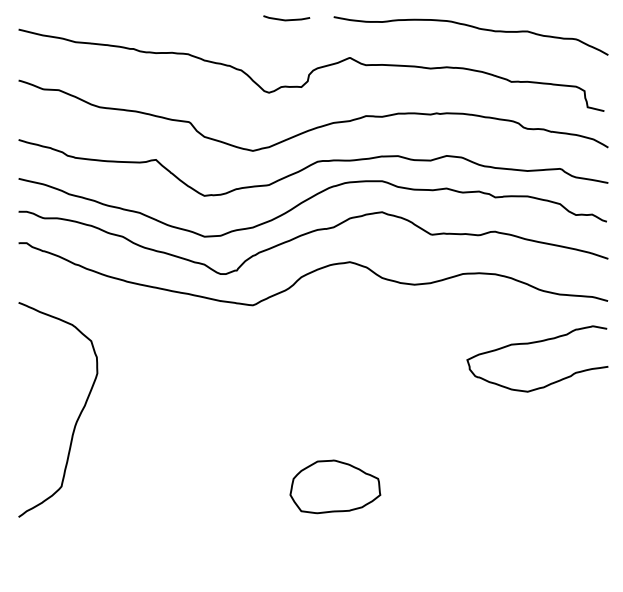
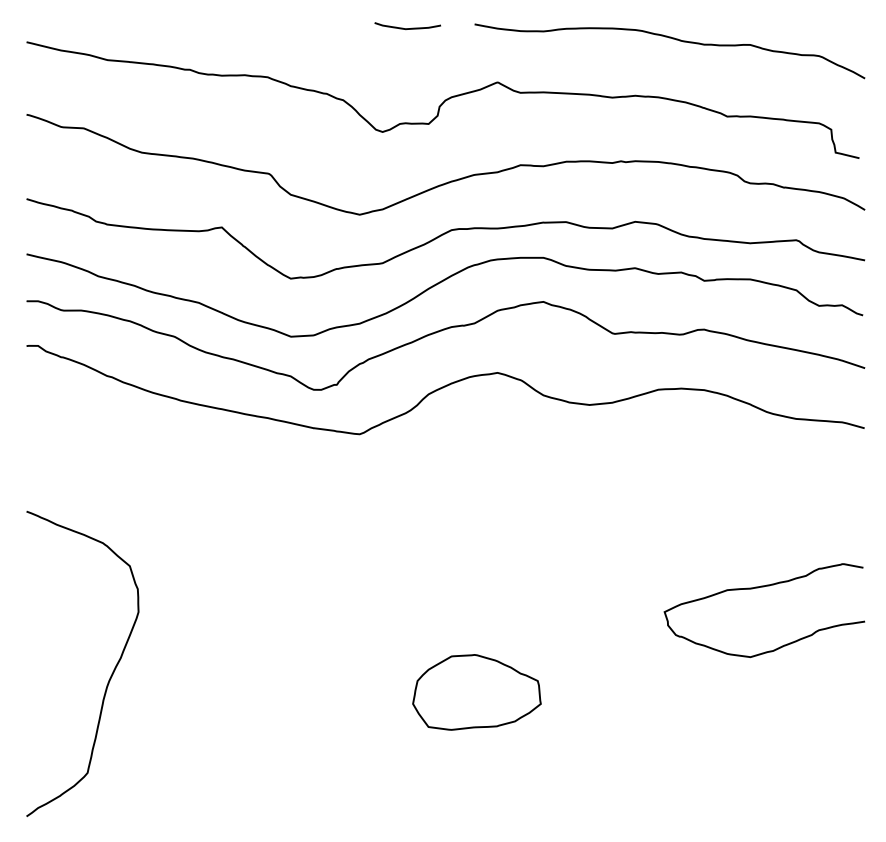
curve: (533, 343) -> (758, 588), moved
curve: (77, 418) -> (110, 675), moved

